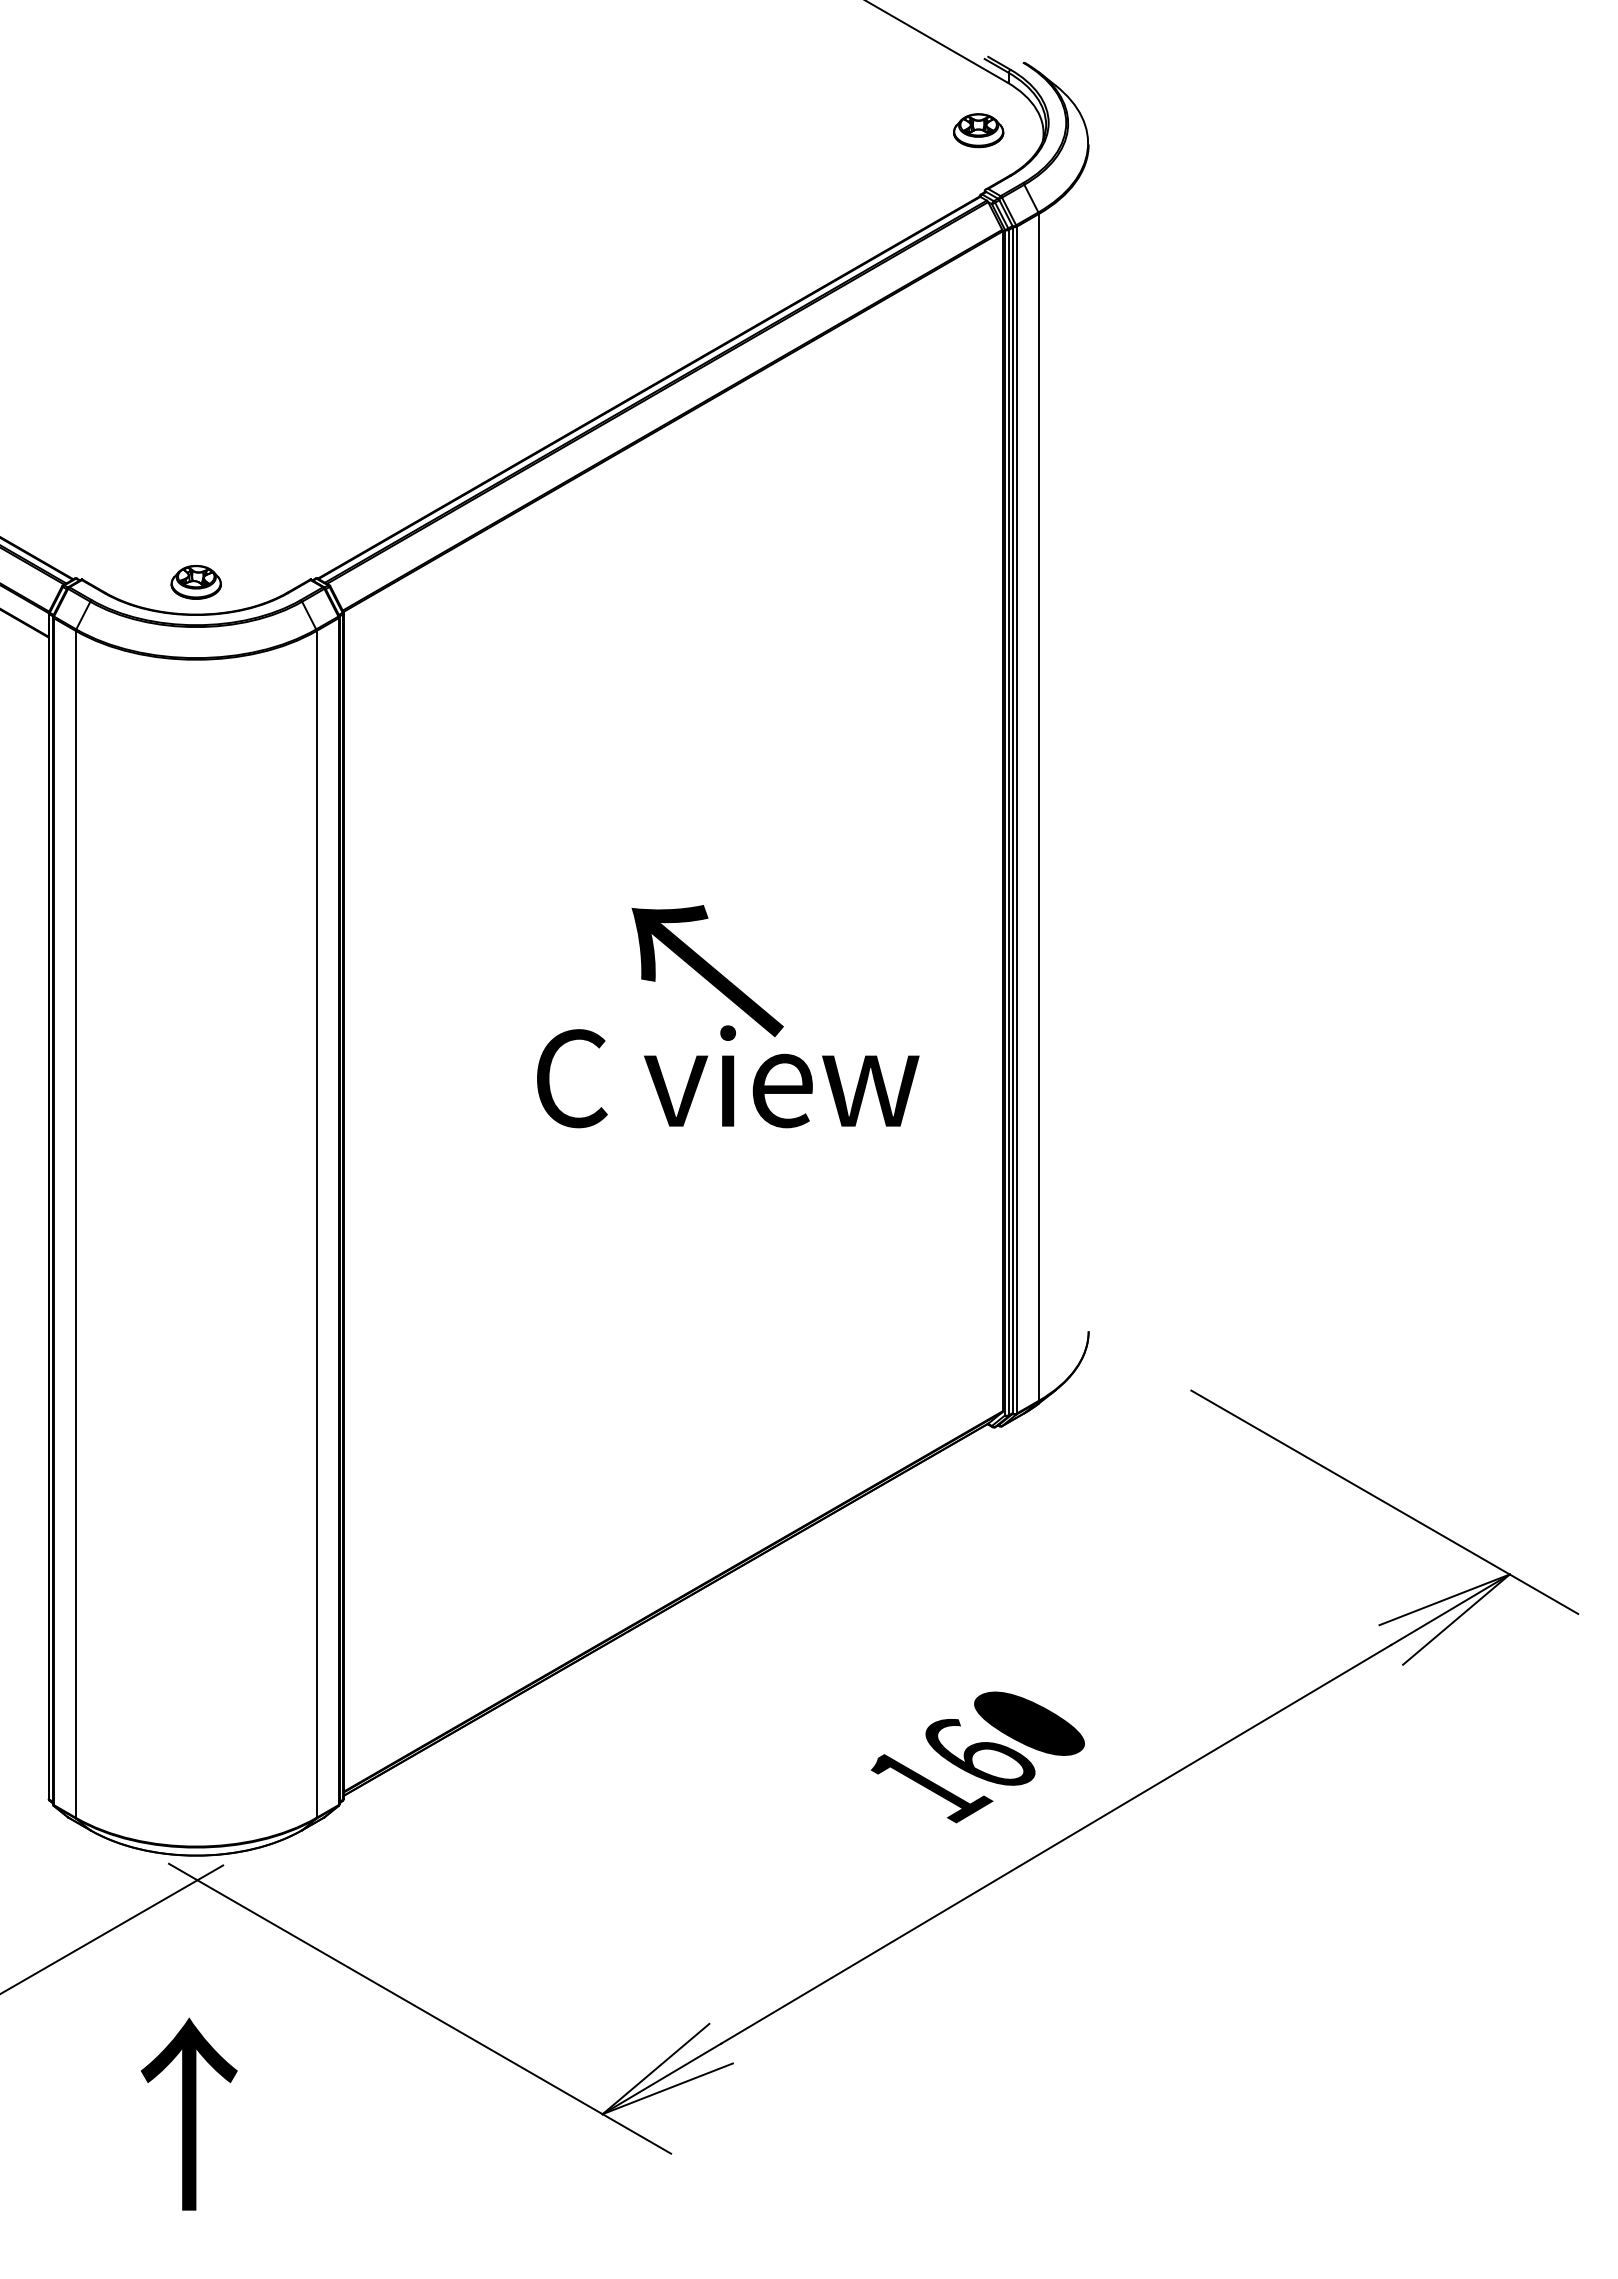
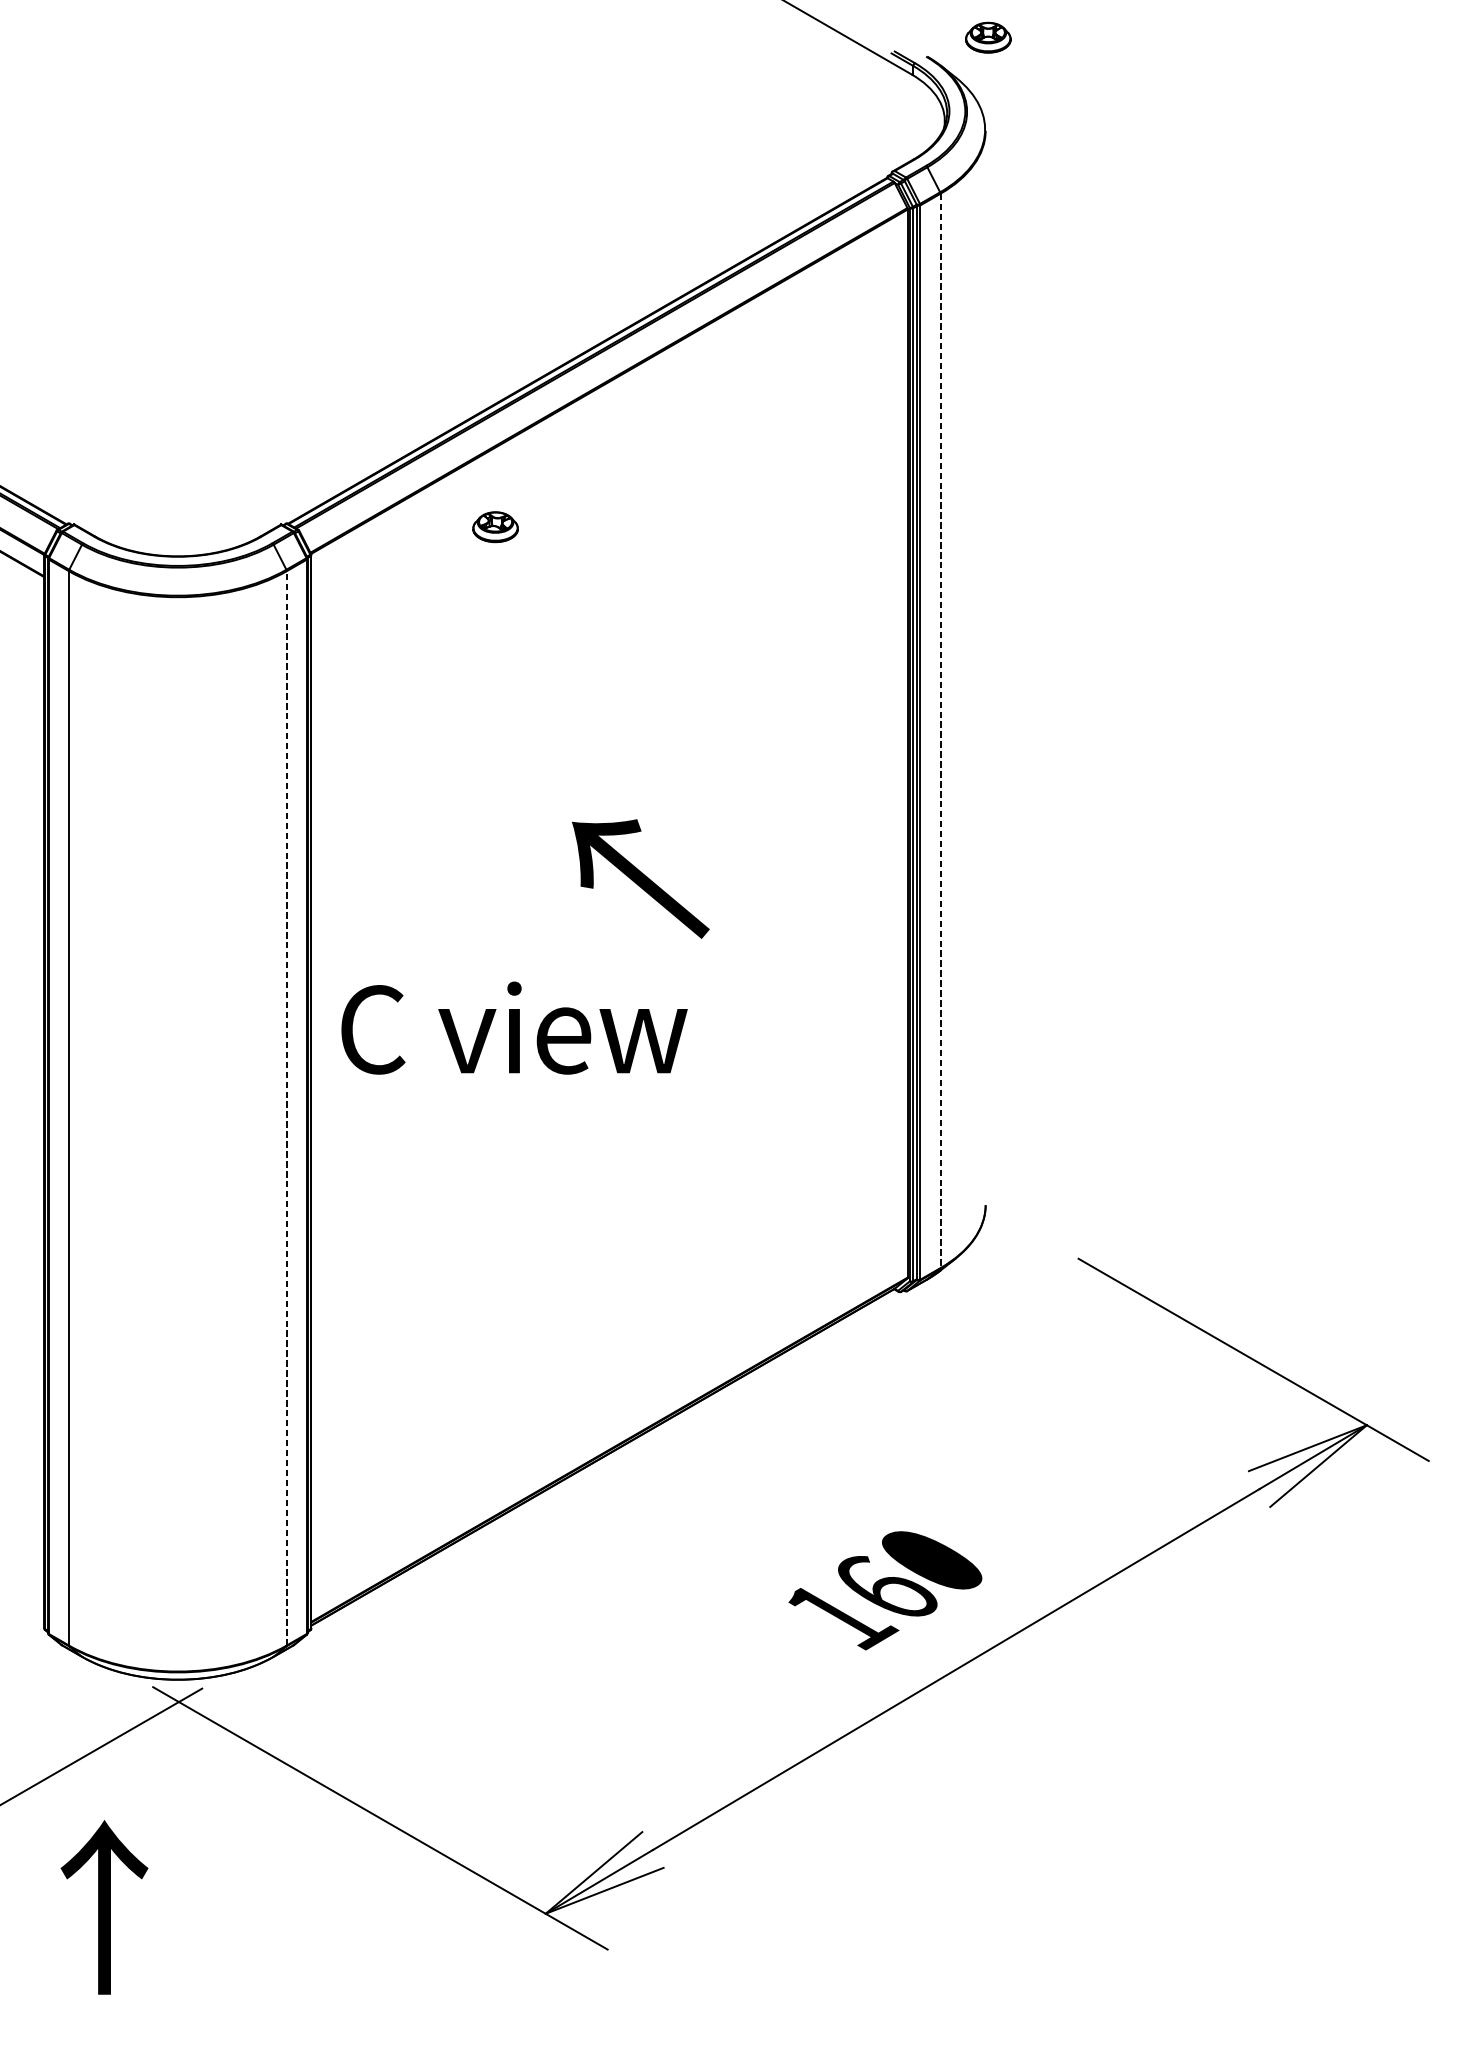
part: (978, 130) -> (988, 37), moved
part: (195, 582) -> (494, 527), moved
line: (1038, 807) -> (940, 730), solid -> dashed
text: (728, 1076) -> (514, 1027), moved
line: (316, 1223) -> (286, 1107), solid -> dashed
text: (188, 2113) -> (103, 1906), moved

